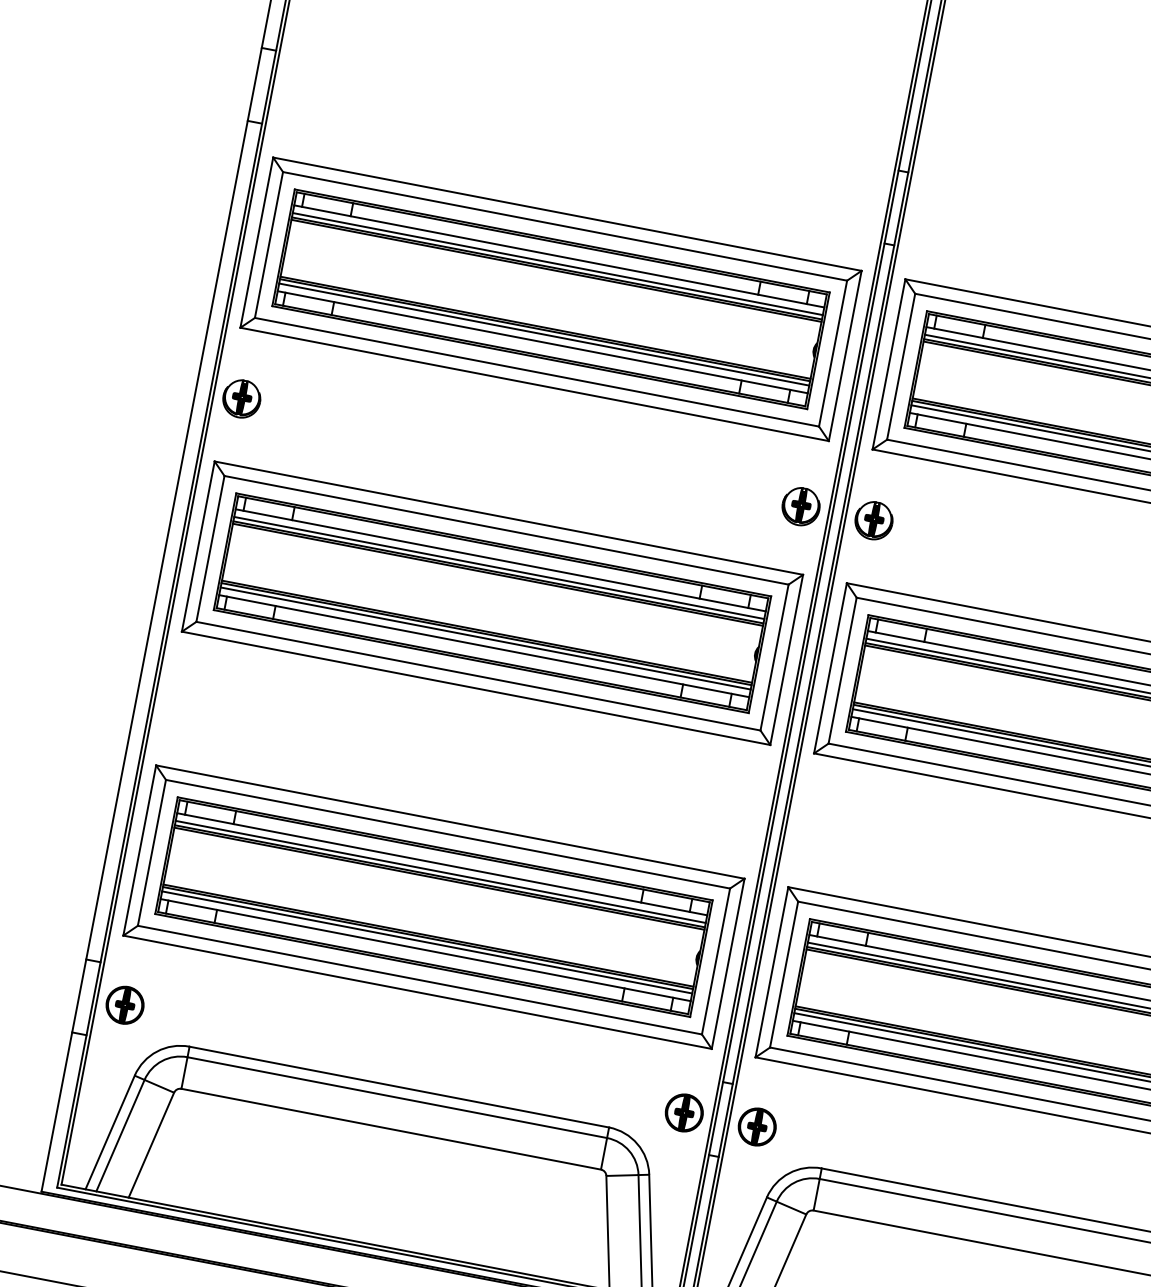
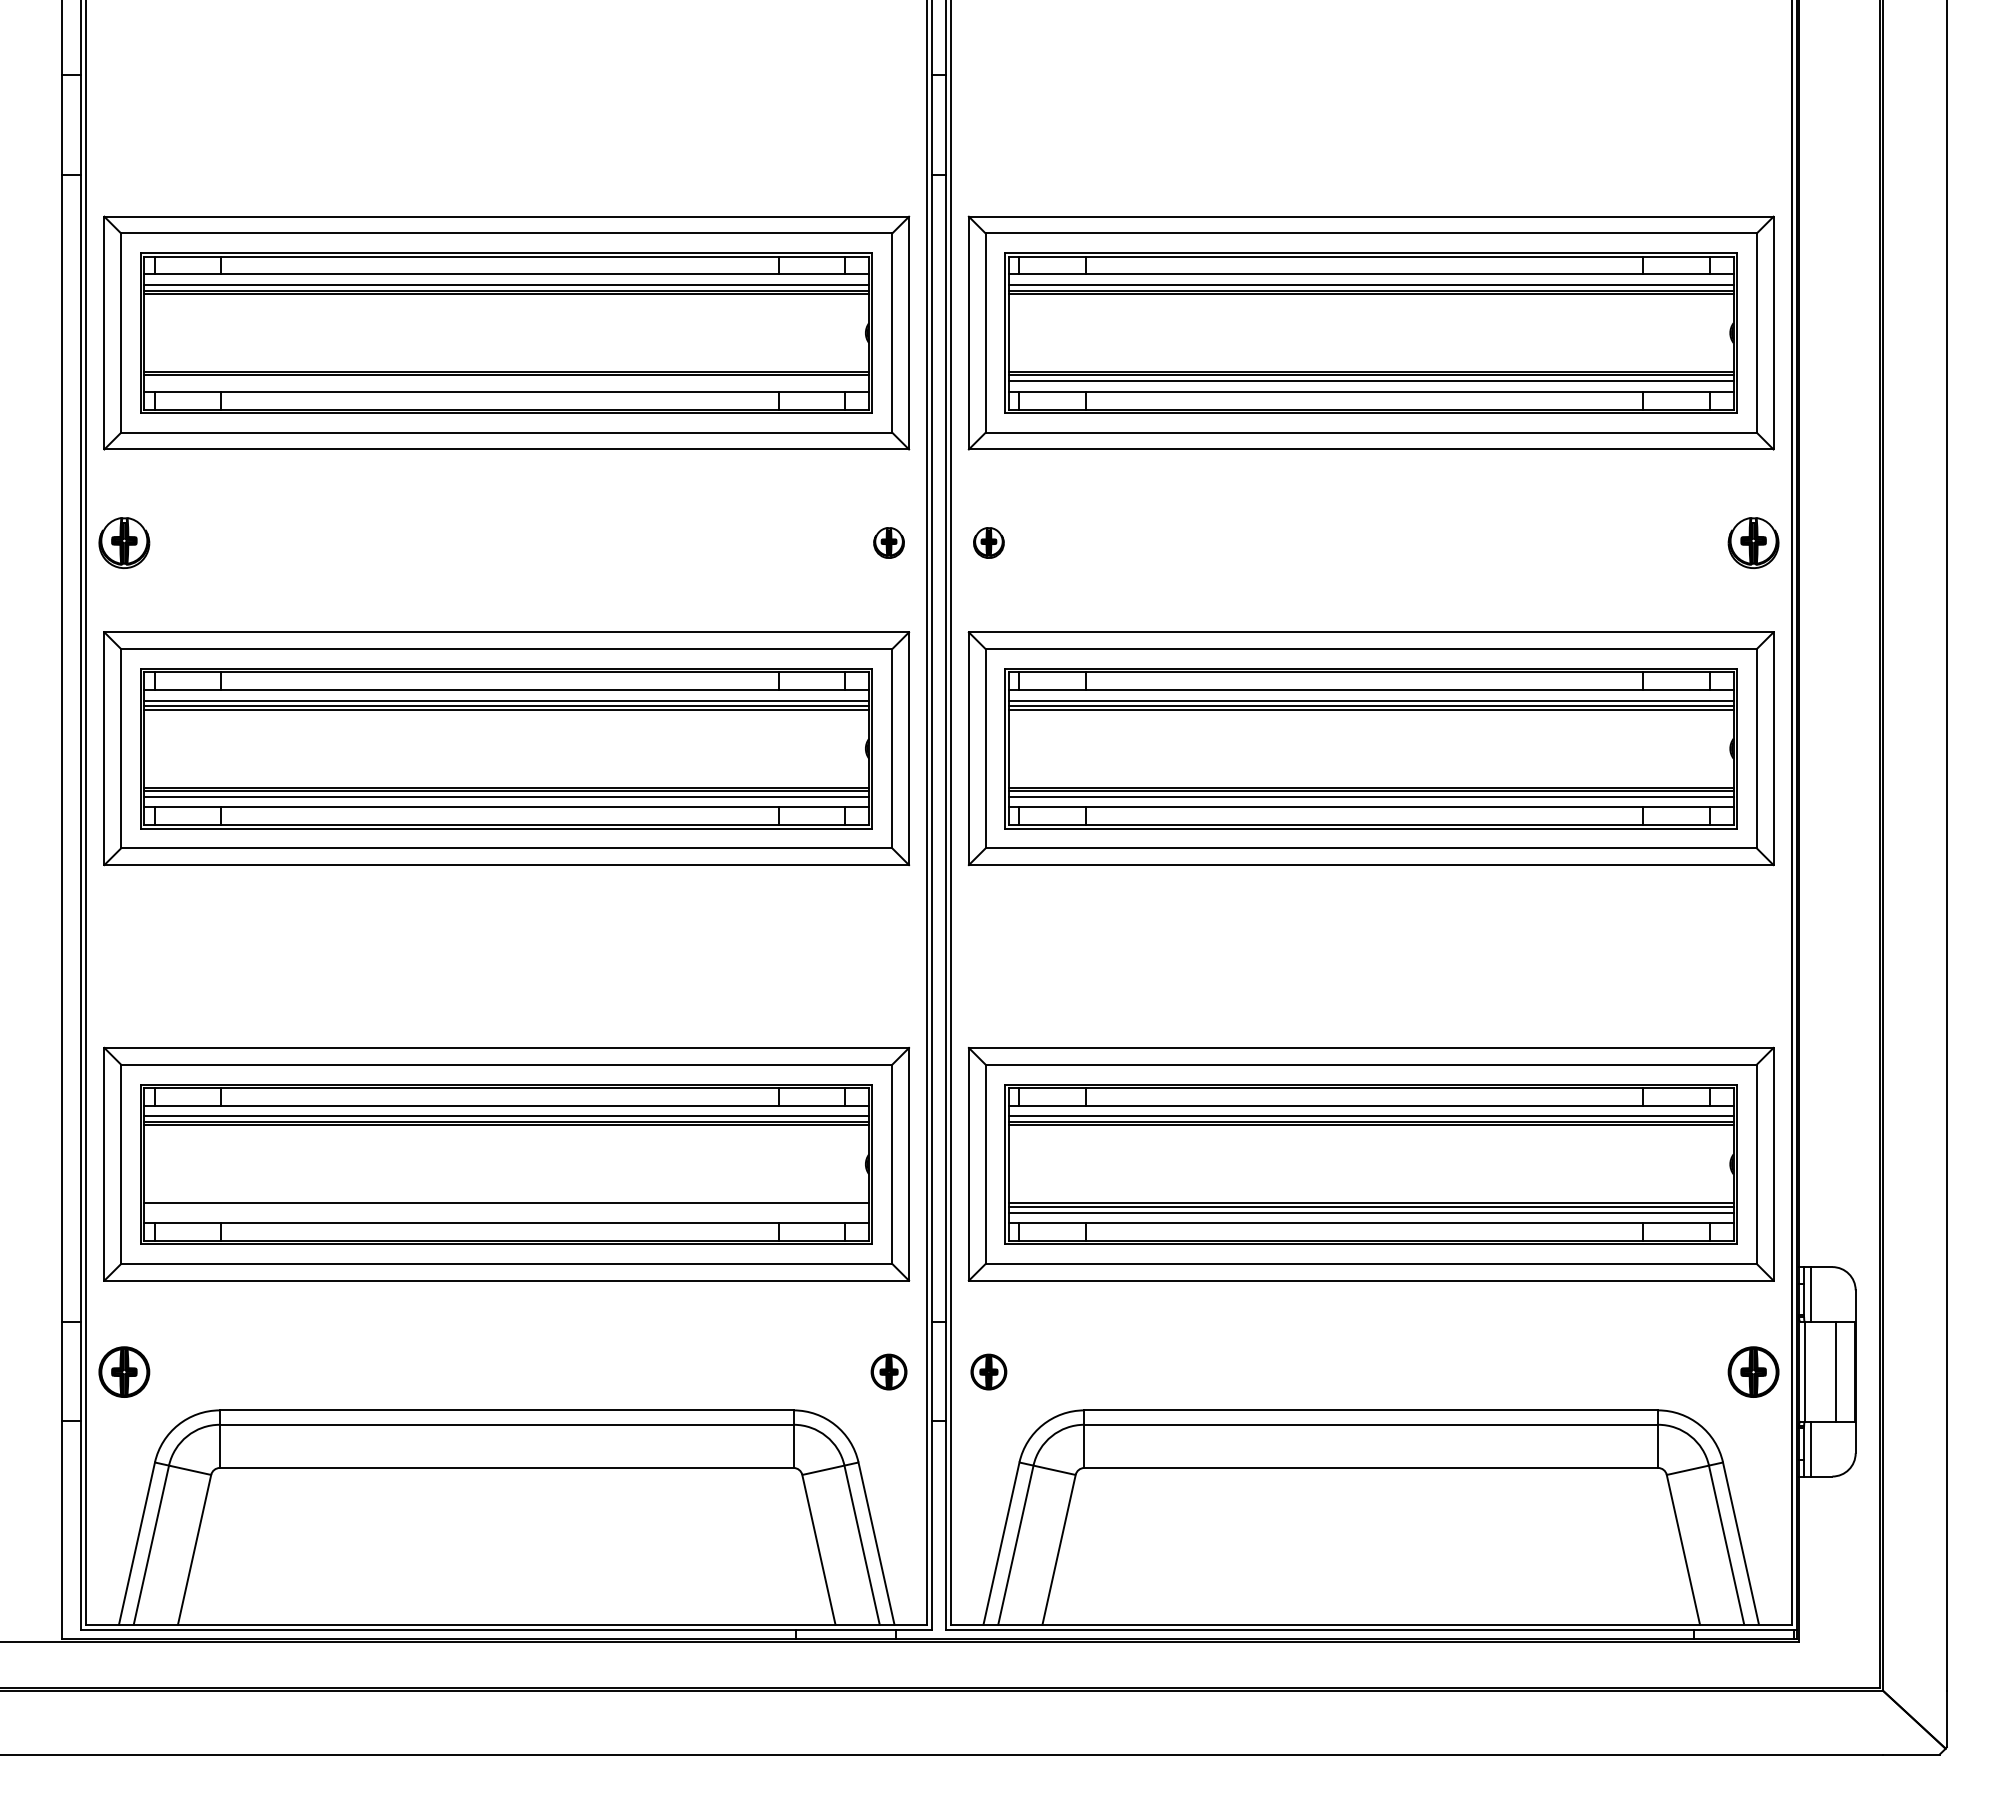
line: (544, 334) -> (506, 381), removed
part: (800, 506) -> (888, 542), size x0.6
part: (873, 520) -> (988, 542), size x0.6
line: (427, 937) -> (506, 1206), removed
line: (427, 942) -> (506, 1212), removed
part: (683, 1112) -> (888, 1371), size x0.7
part: (757, 1126) -> (988, 1371), size x0.7

